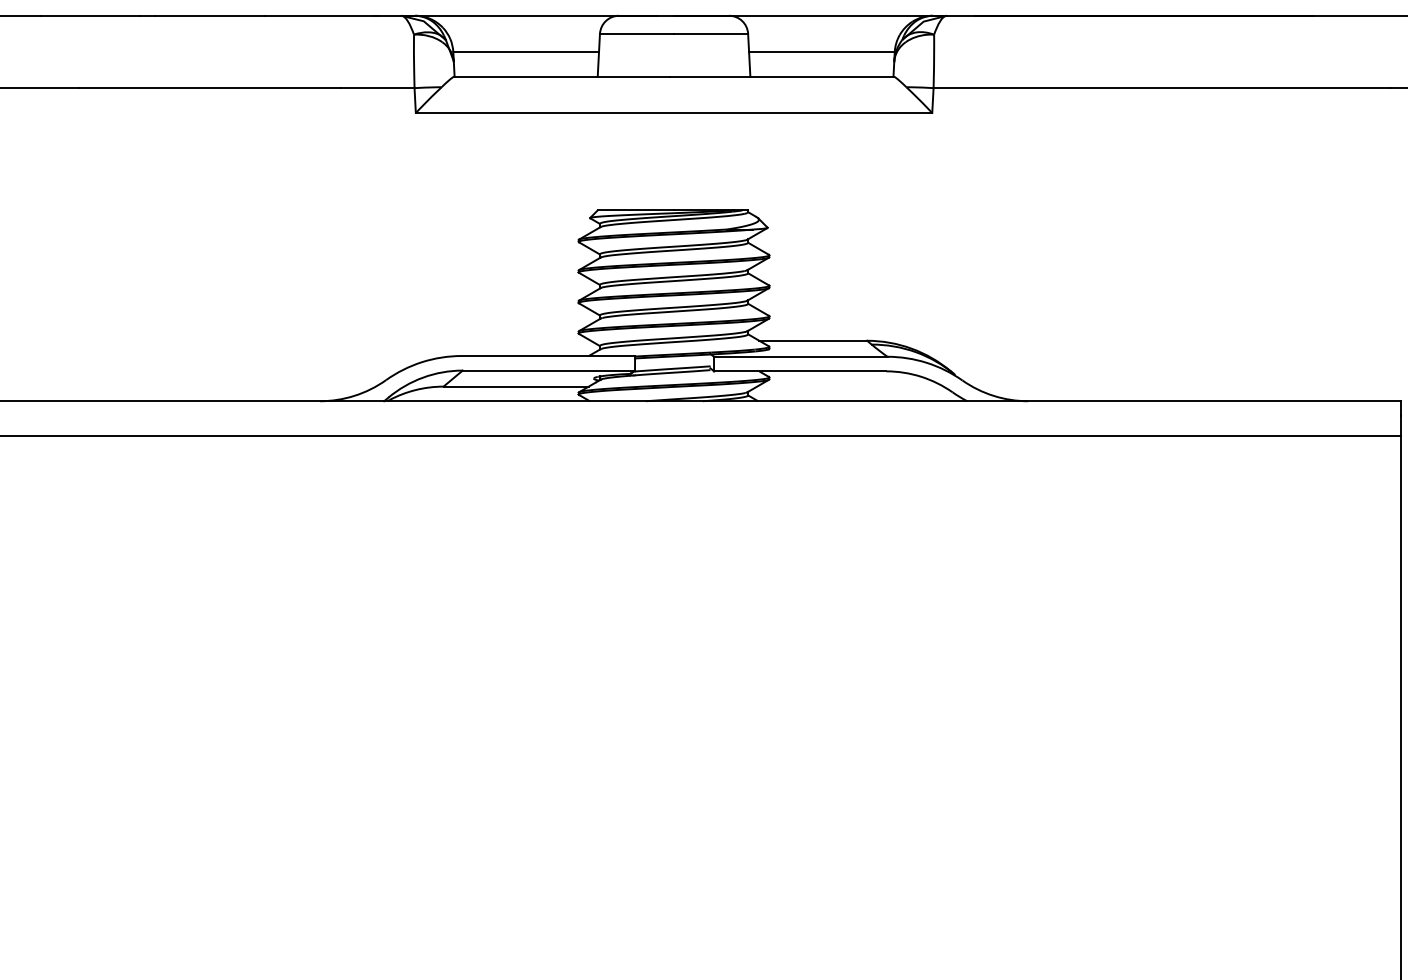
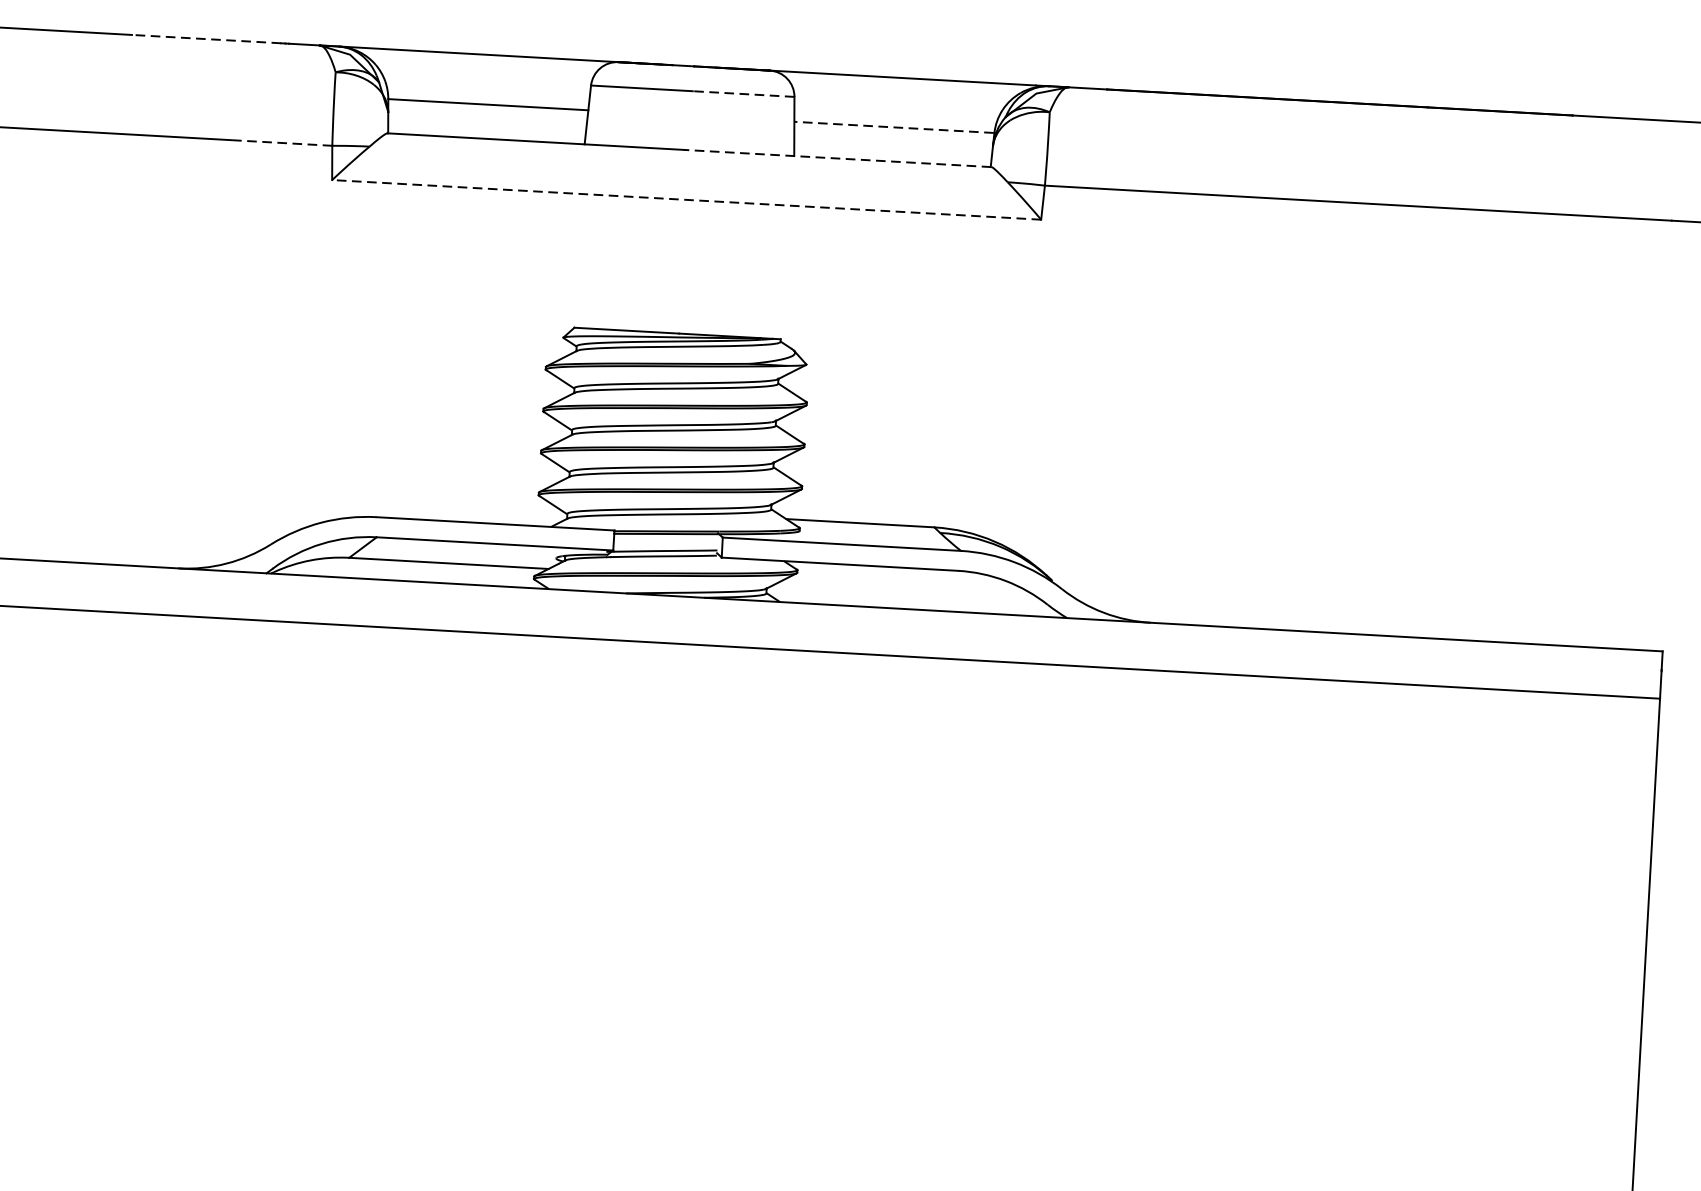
line: (318, 15) -> (206, 38), solid -> dashed
line: (710, 33) -> (742, 93), solid -> dashed
line: (821, 51) -> (893, 126), solid -> dashed
line: (781, 76) -> (837, 157), solid -> dashed
line: (377, 88) -> (281, 143), solid -> dashed
line: (673, 113) -> (685, 200), solid -> dashed

